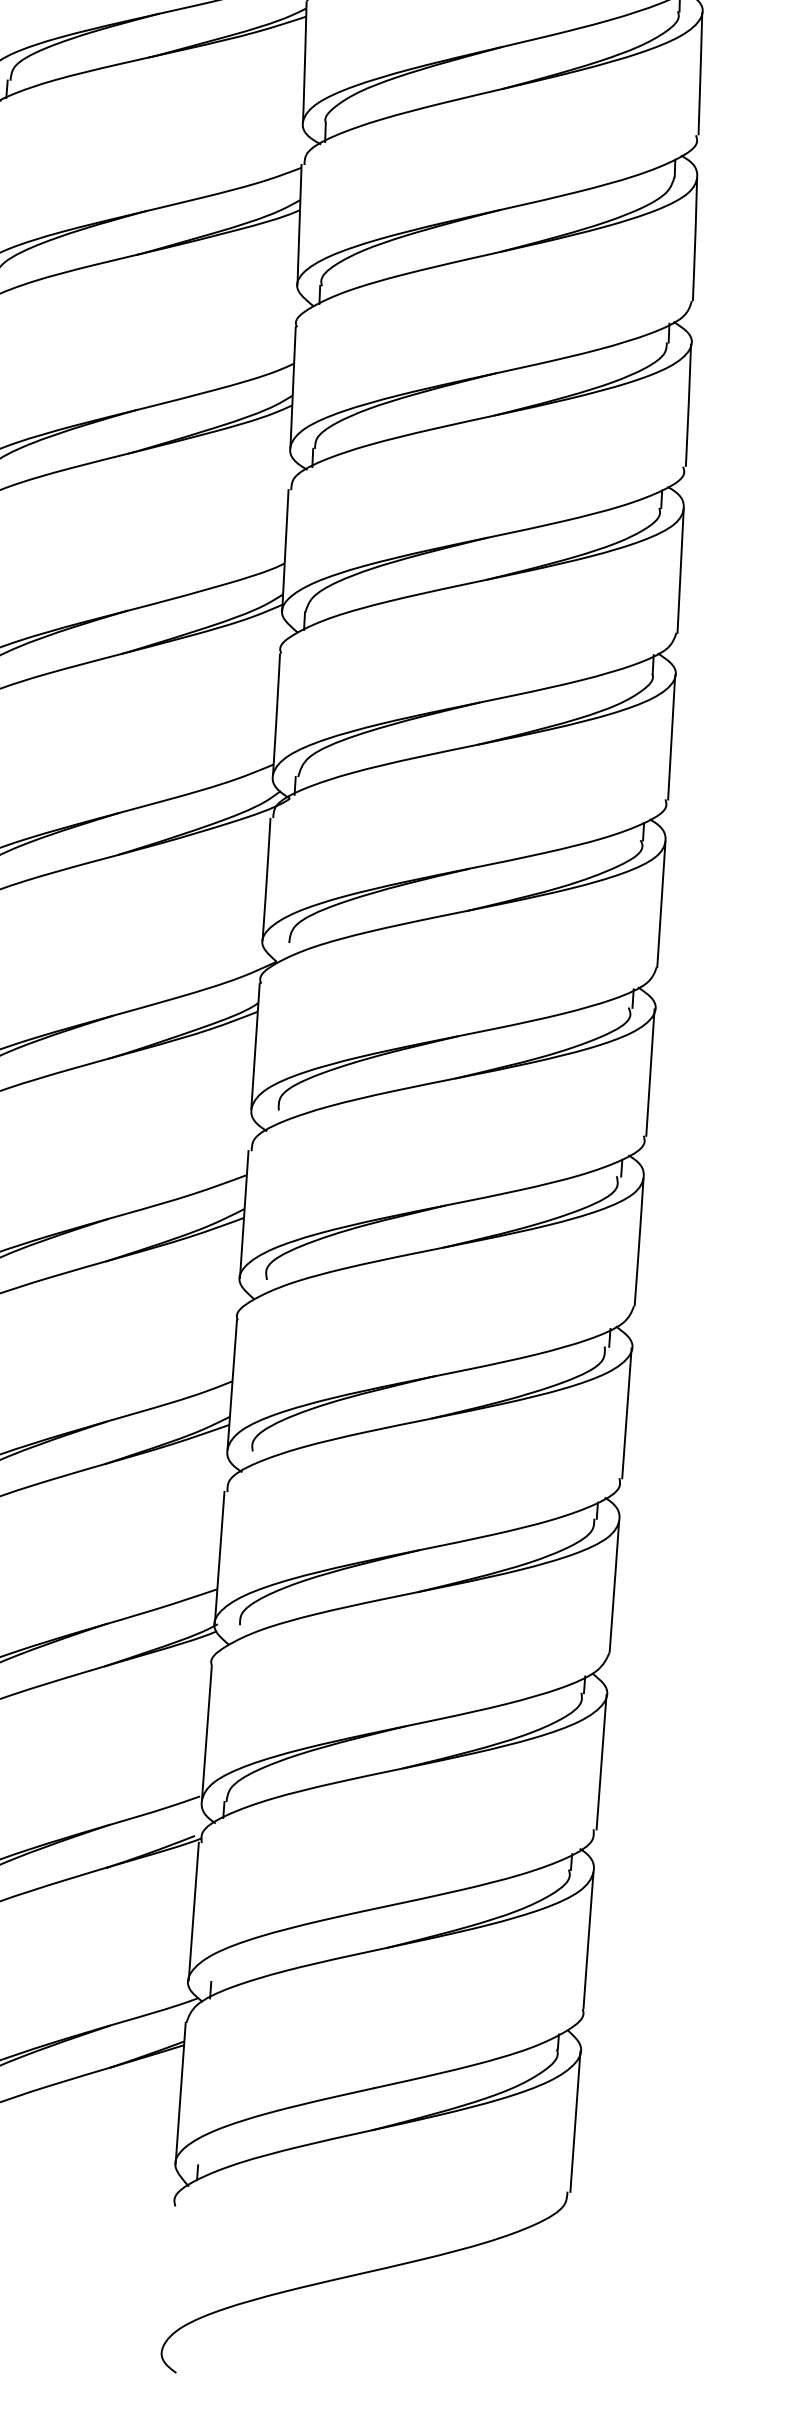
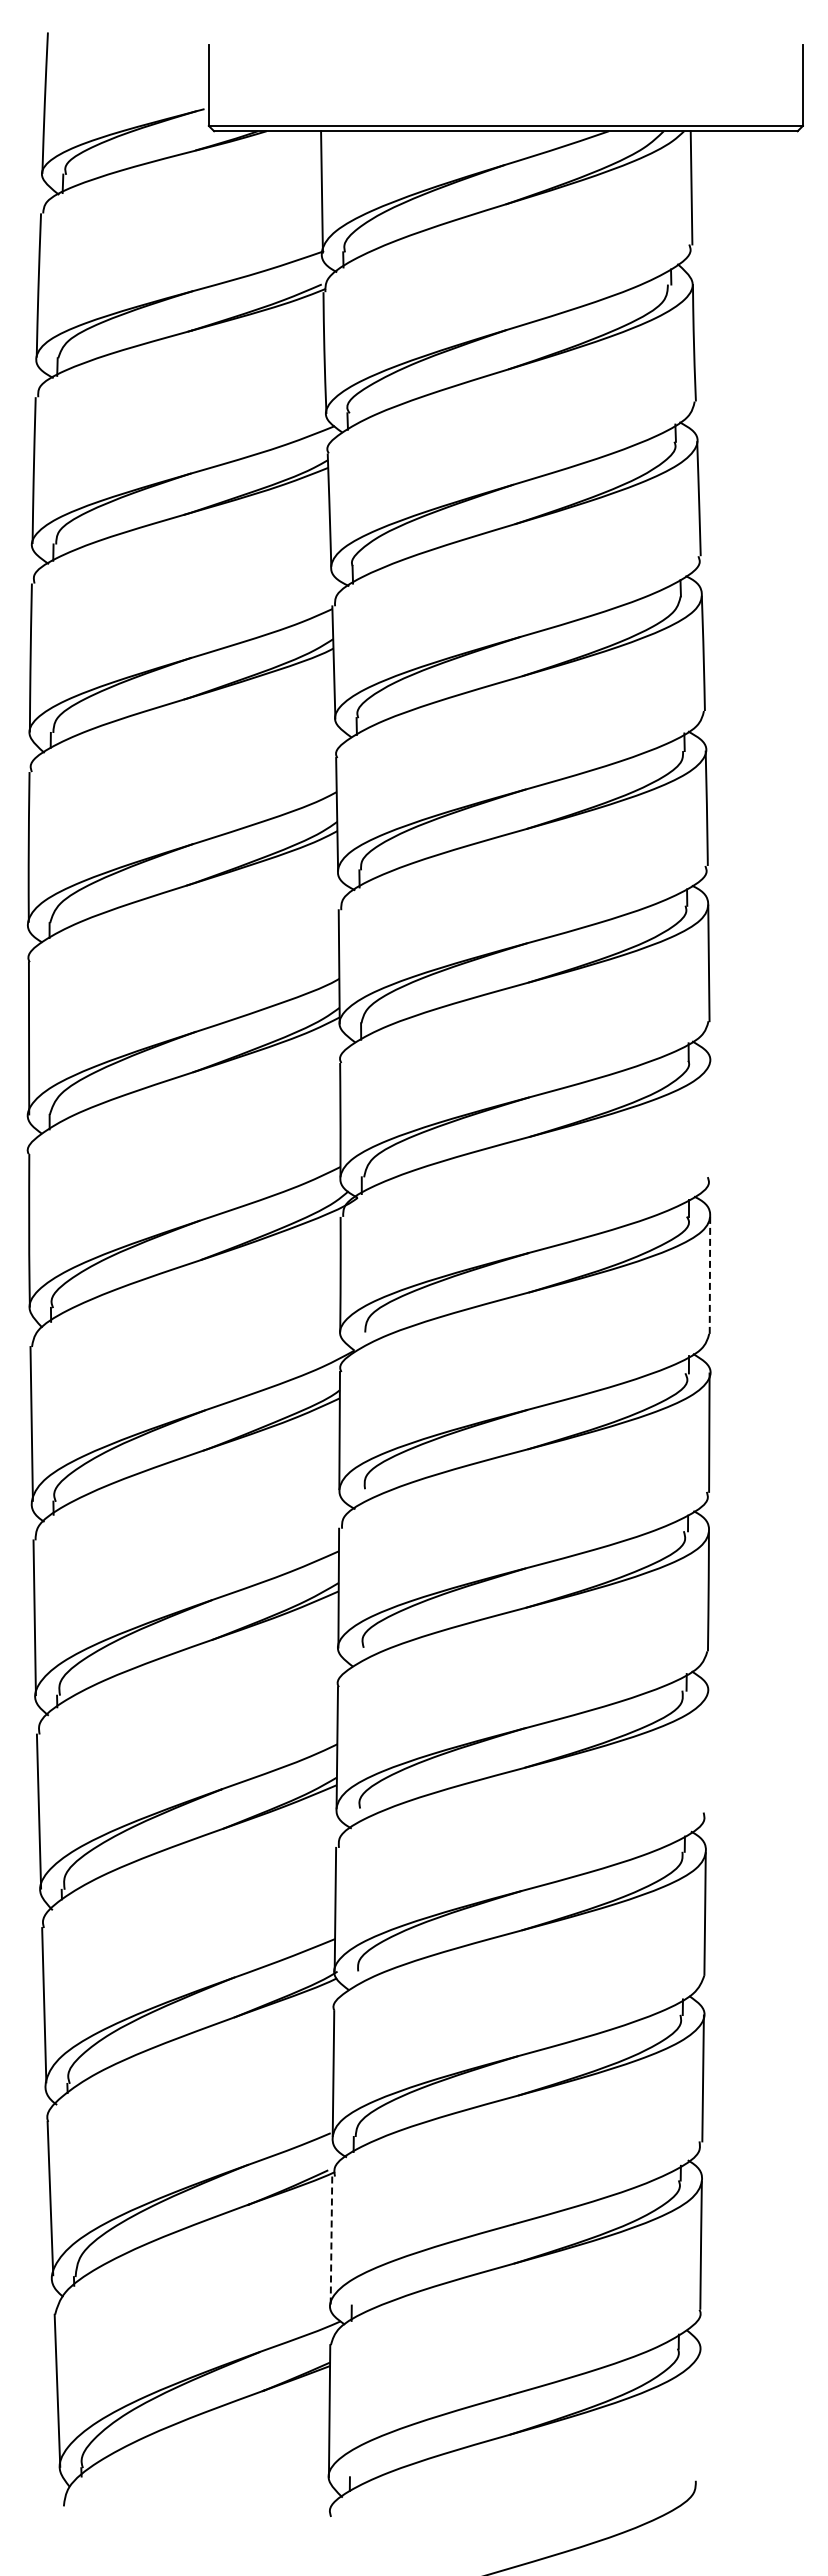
line: (671, 736) -> (709, 1118), removed
line: (660, 904) -> (709, 1275), solid -> dashed
line: (626, 1413) -> (706, 1751), removed
line: (193, 1912) -> (331, 2241), solid -> dashed
line: (574, 2121) -> (698, 2414), removed

